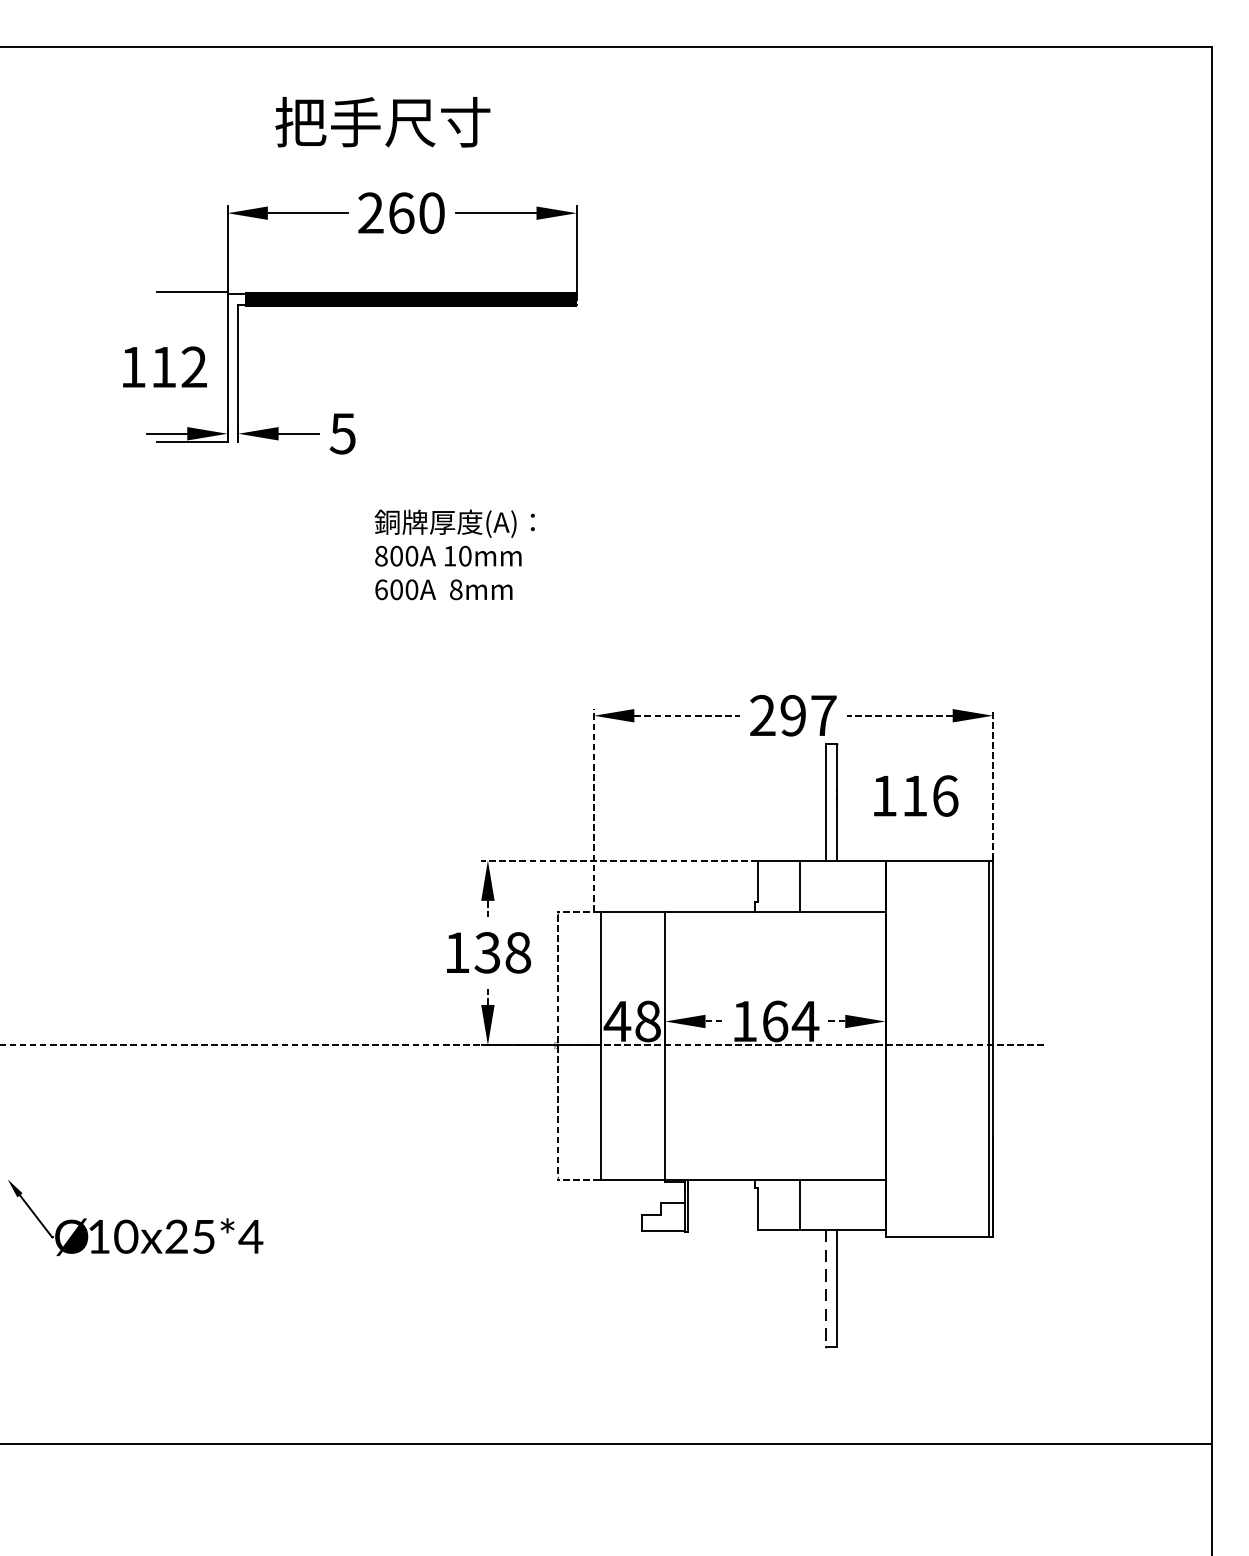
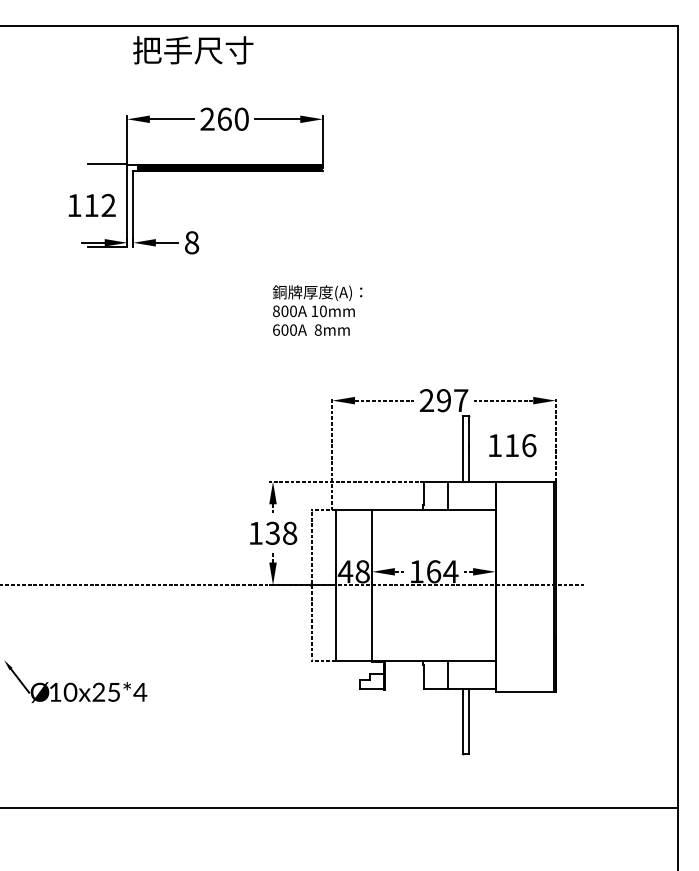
text: (383, 122) -> (193, 50), moved
text: (342, 433) -> (191, 242), 5 -> 8
text: (454, 554) -> (317, 310), moved
line: (826, 1288) -> (462, 721), dashed -> solid

